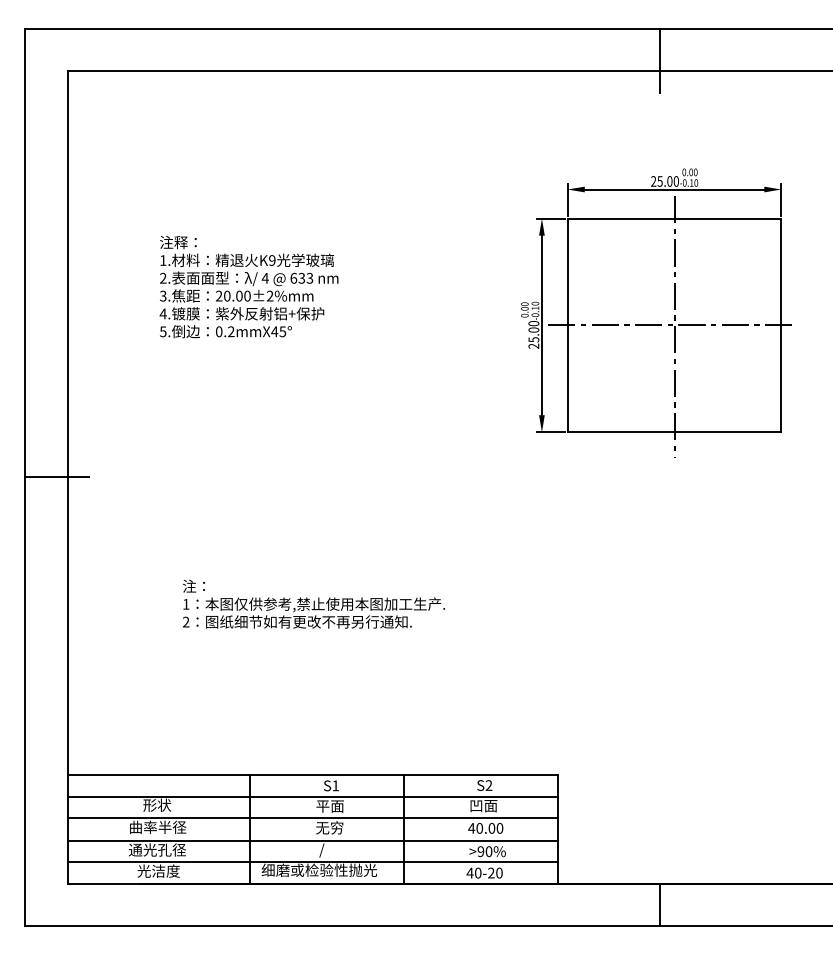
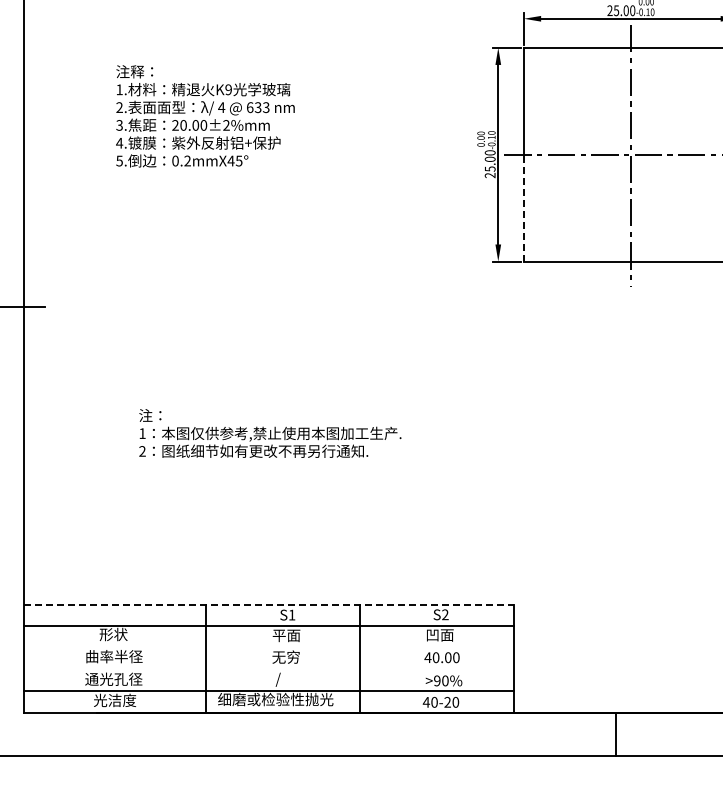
line: (567, 378) -> (523, 207), solid -> dashed
line: (313, 775) -> (269, 604), solid -> dashed
line: (312, 817) -> (268, 646), removed
line: (312, 840) -> (268, 669), removed

